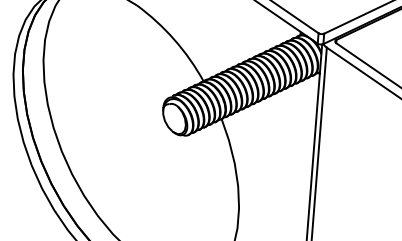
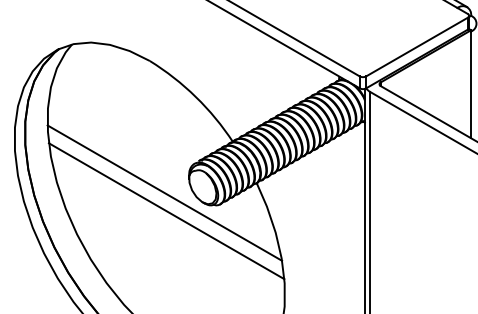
line: (140, 120) -> (164, 192), added
line: (141, 137) -> (166, 211), added

